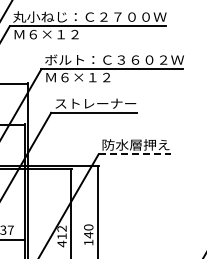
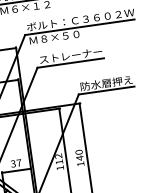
text: (85, 77) -> (60, 36), Ｍ６×１２ -> Ｍ８×５０
line: (134, 154) -> (106, 90), dashed -> solid
text: (61, 243) -> (59, 167), 412 -> 112

